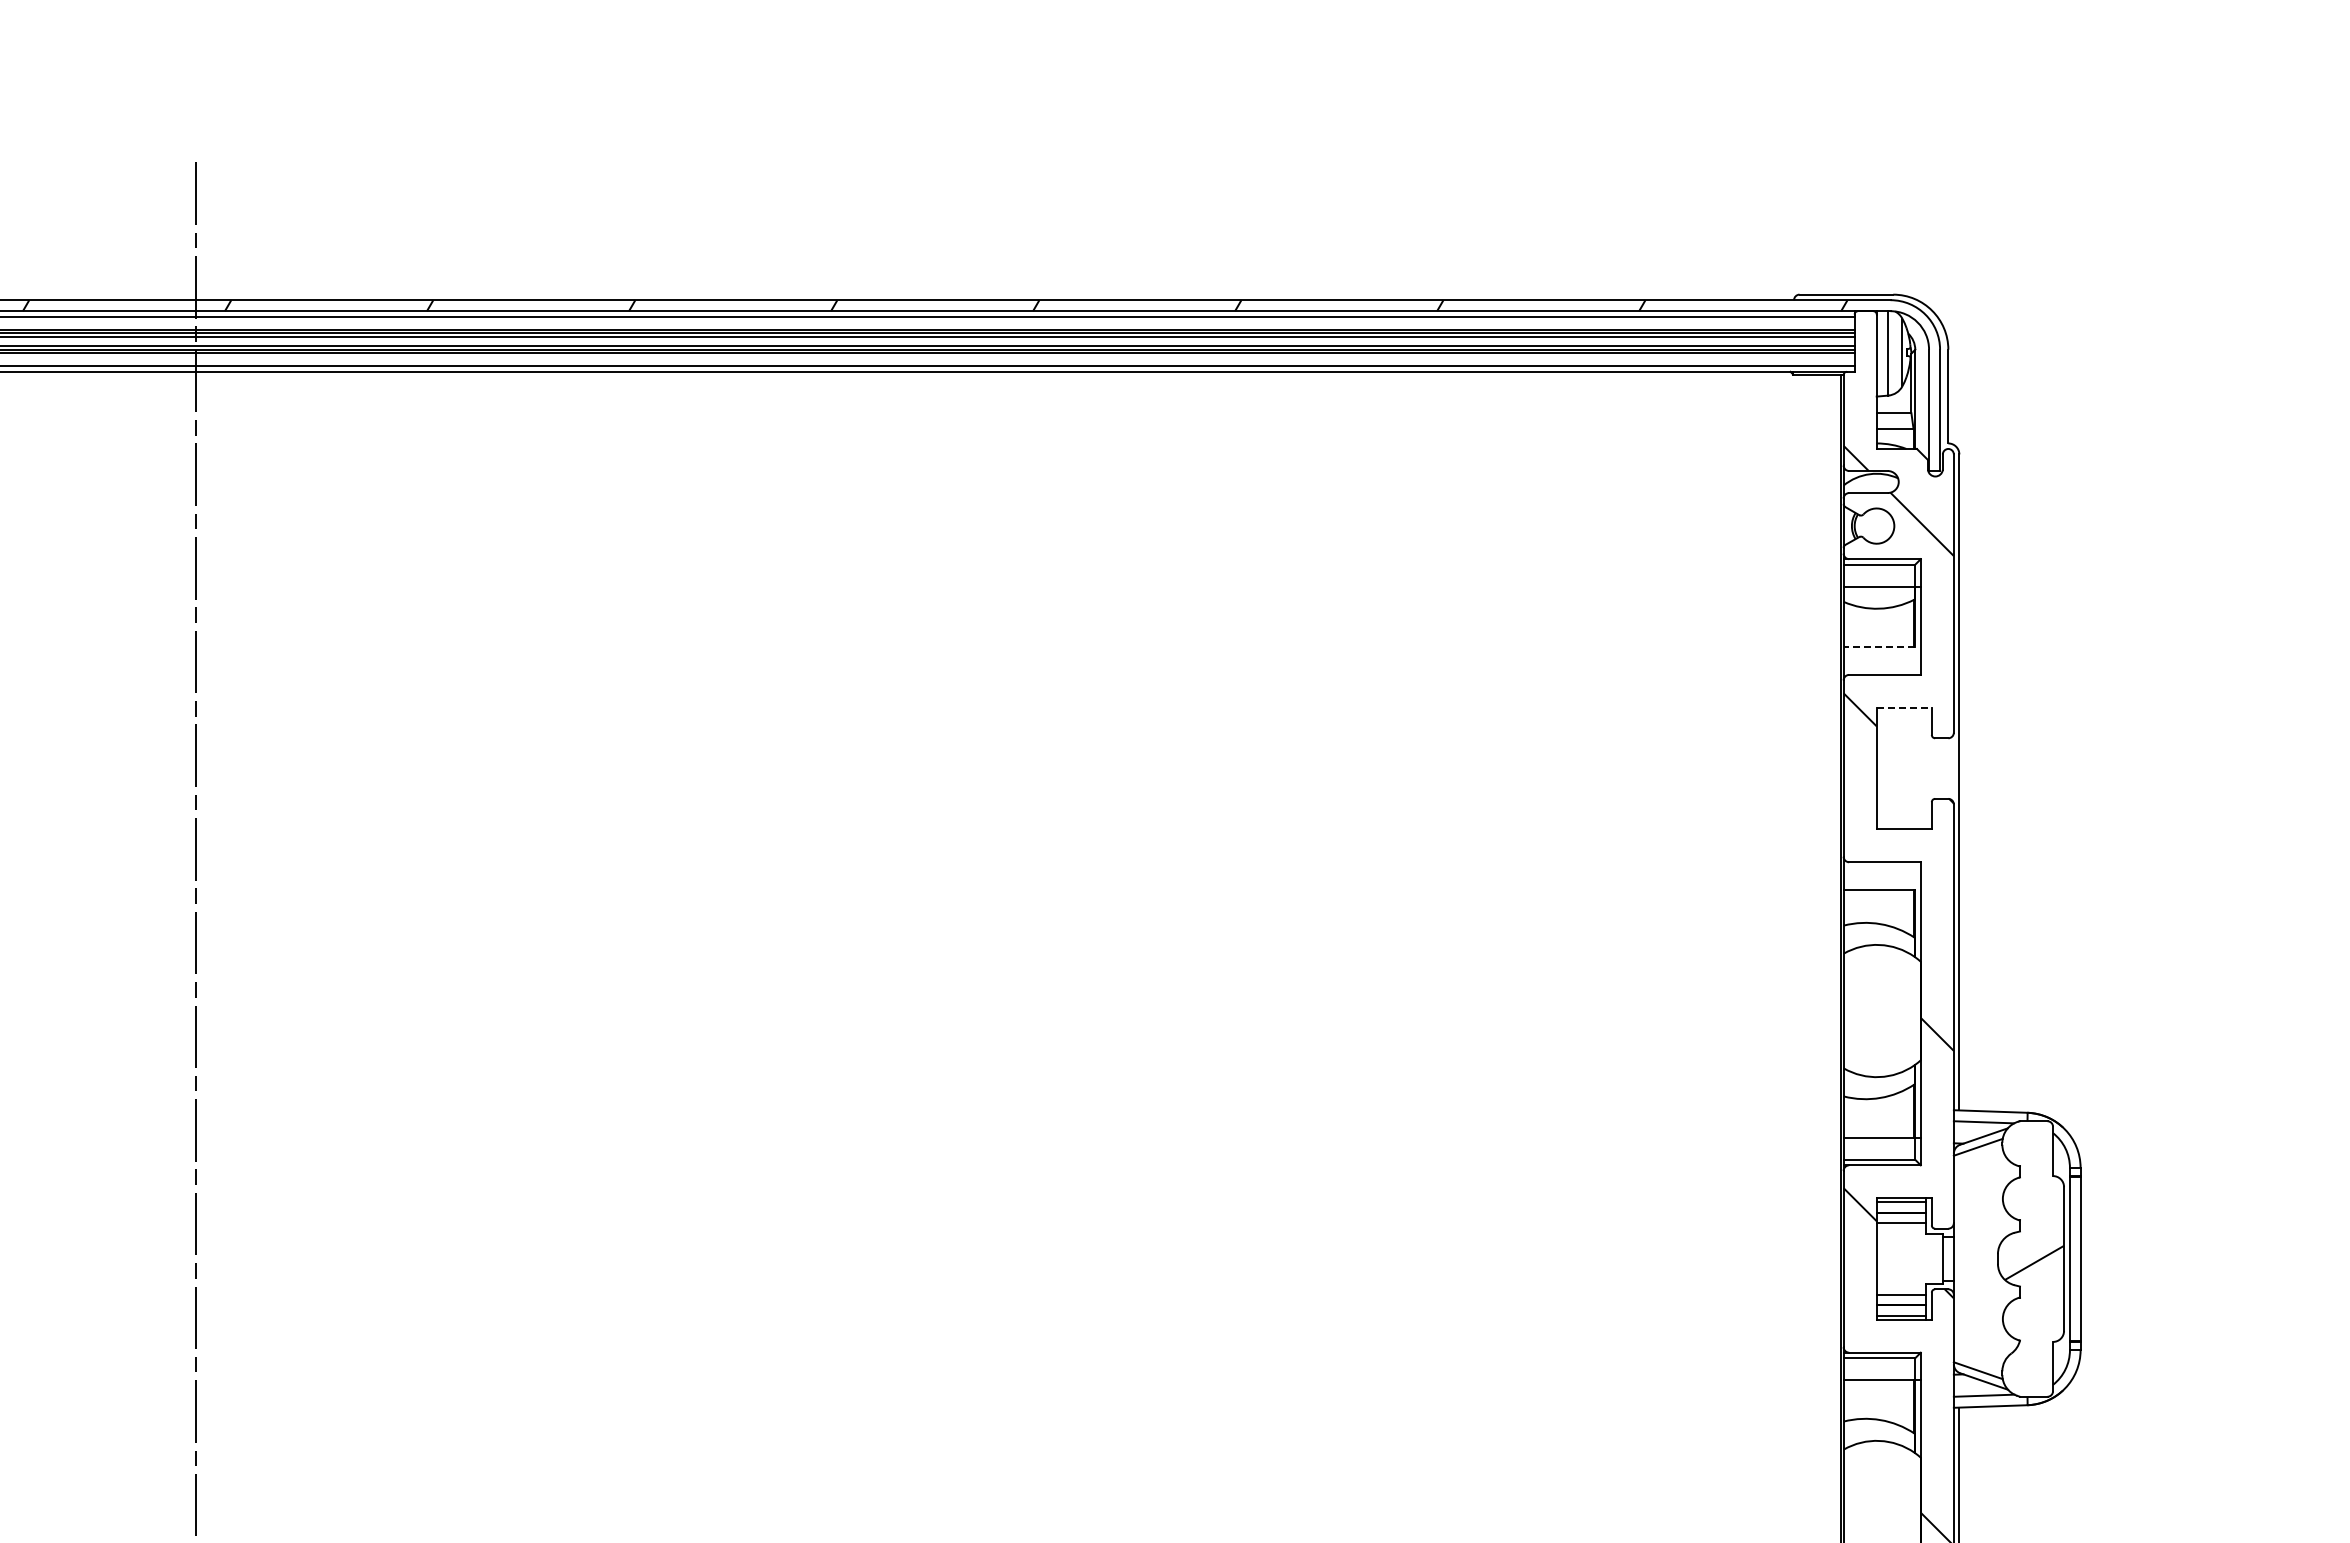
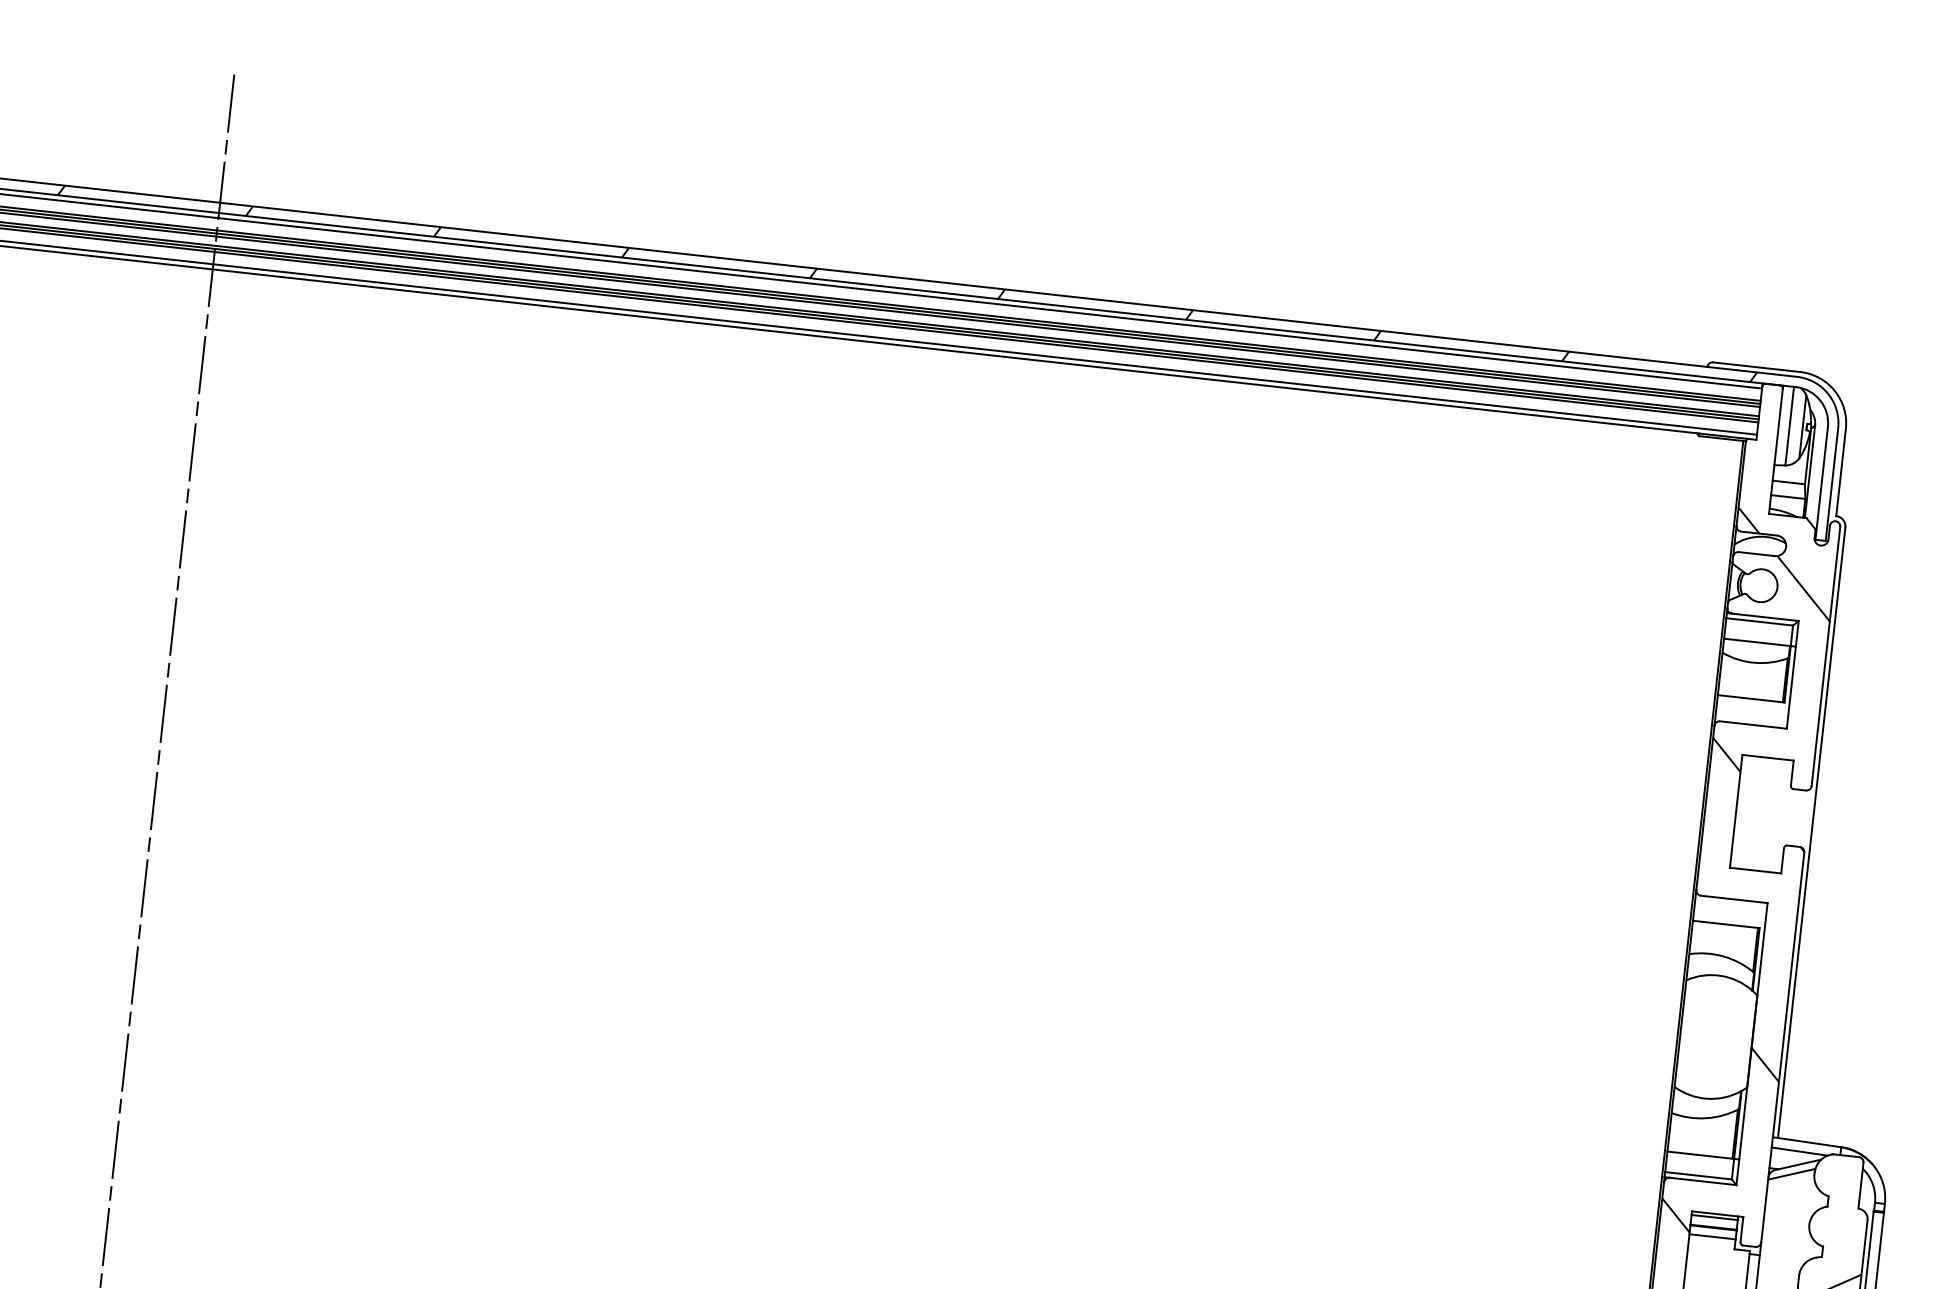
line: (1879, 647) -> (1751, 698), dashed -> solid
line: (1904, 707) -> (1768, 757), dashed -> solid

